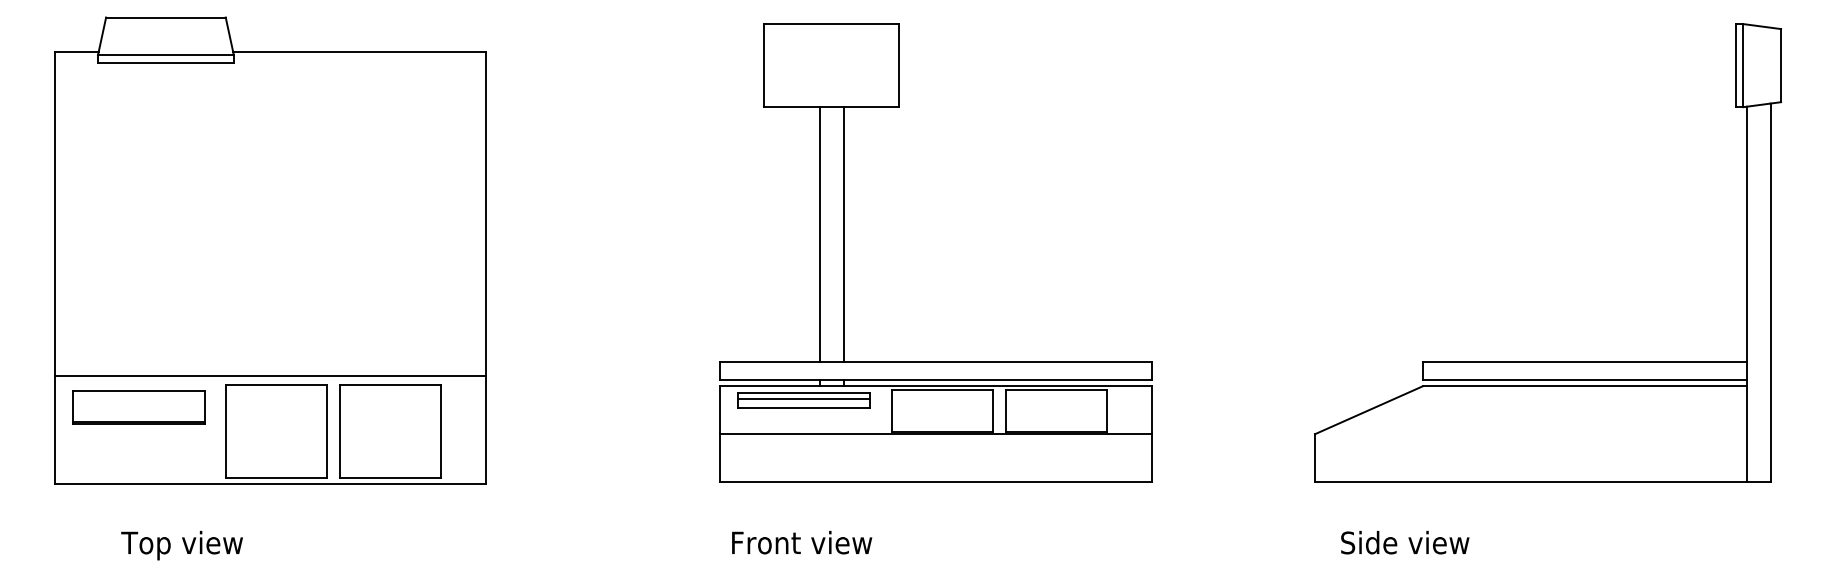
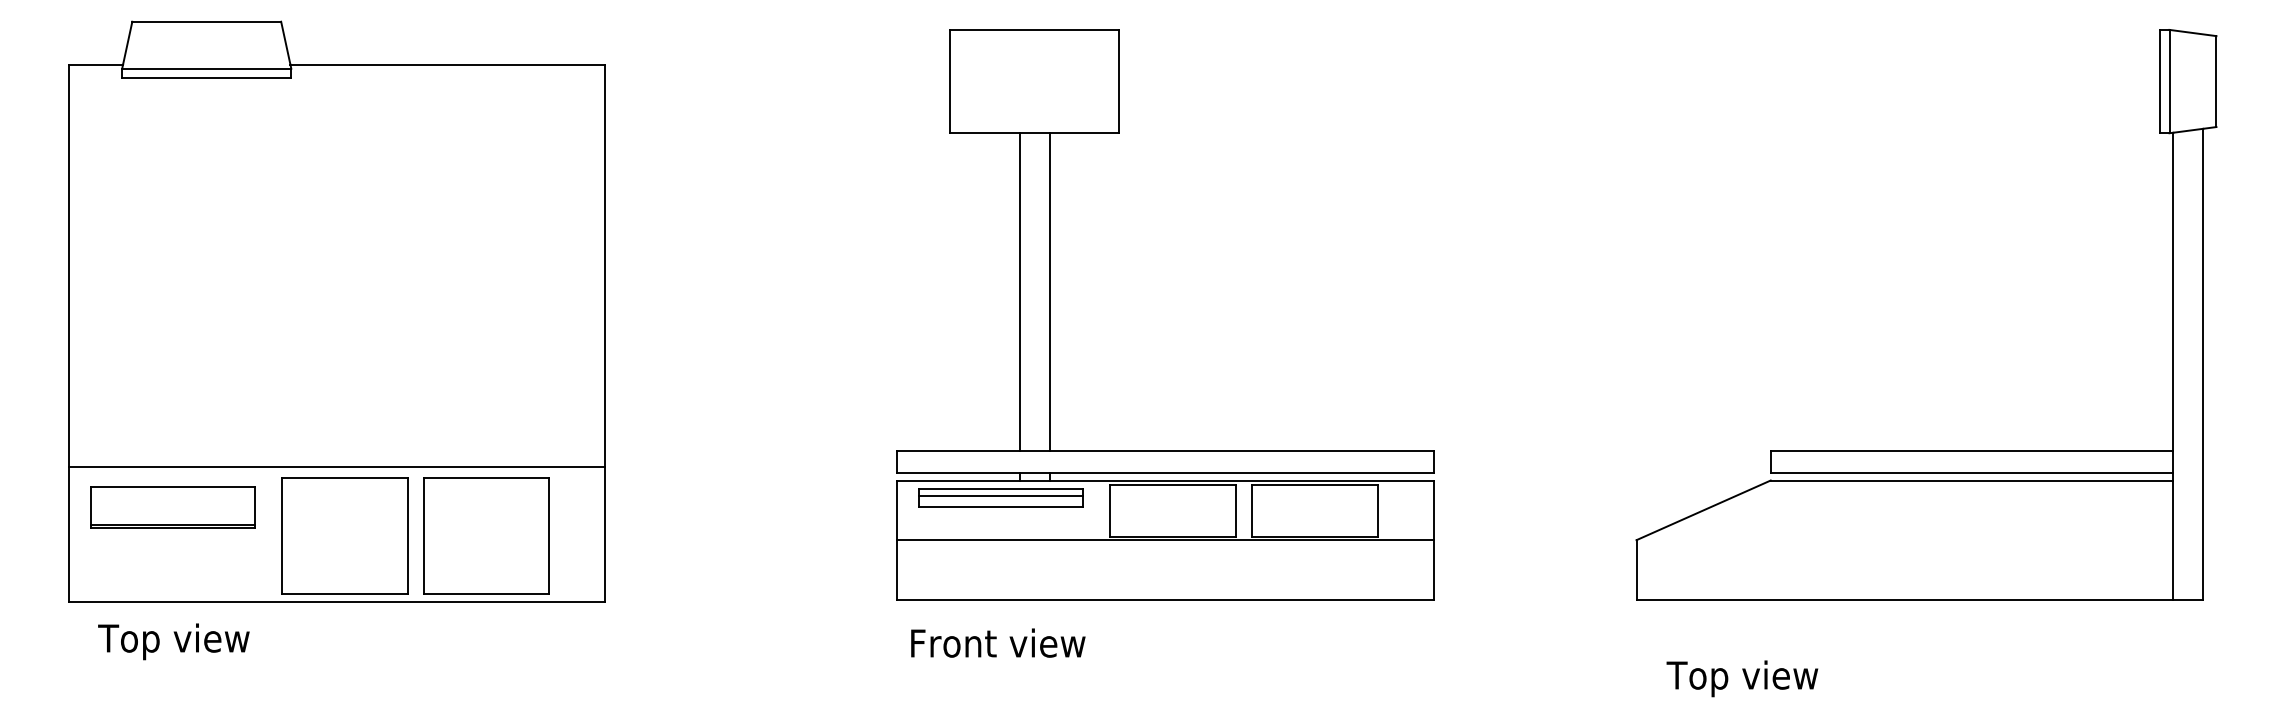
text: (802, 542) -> (998, 642), moved
text: (181, 545) -> (173, 641), moved
text: (1404, 545) -> (1747, 678), Side view -> Top view

